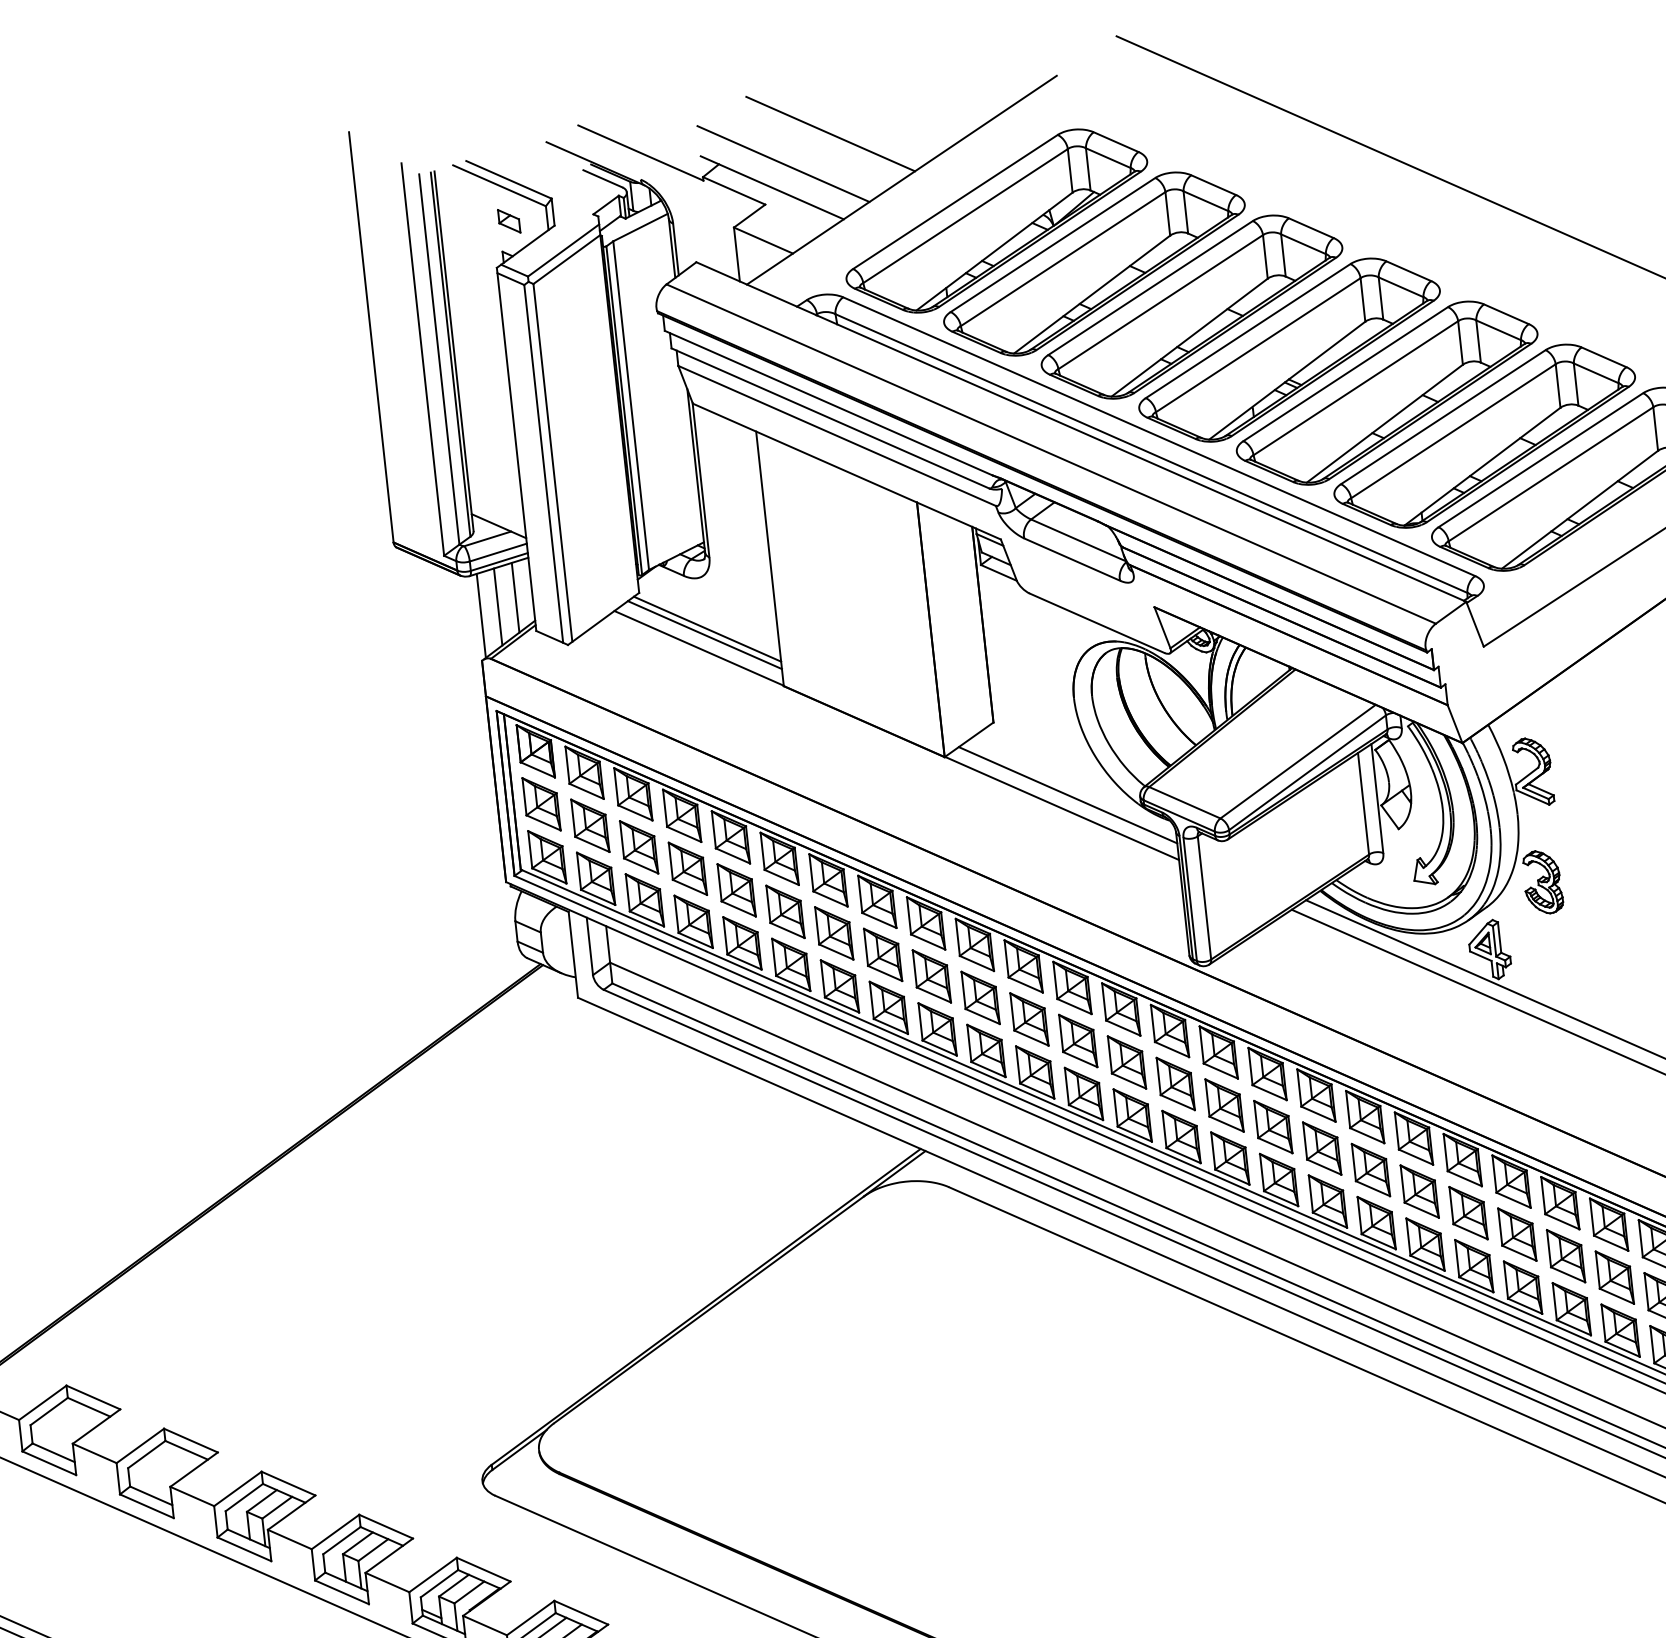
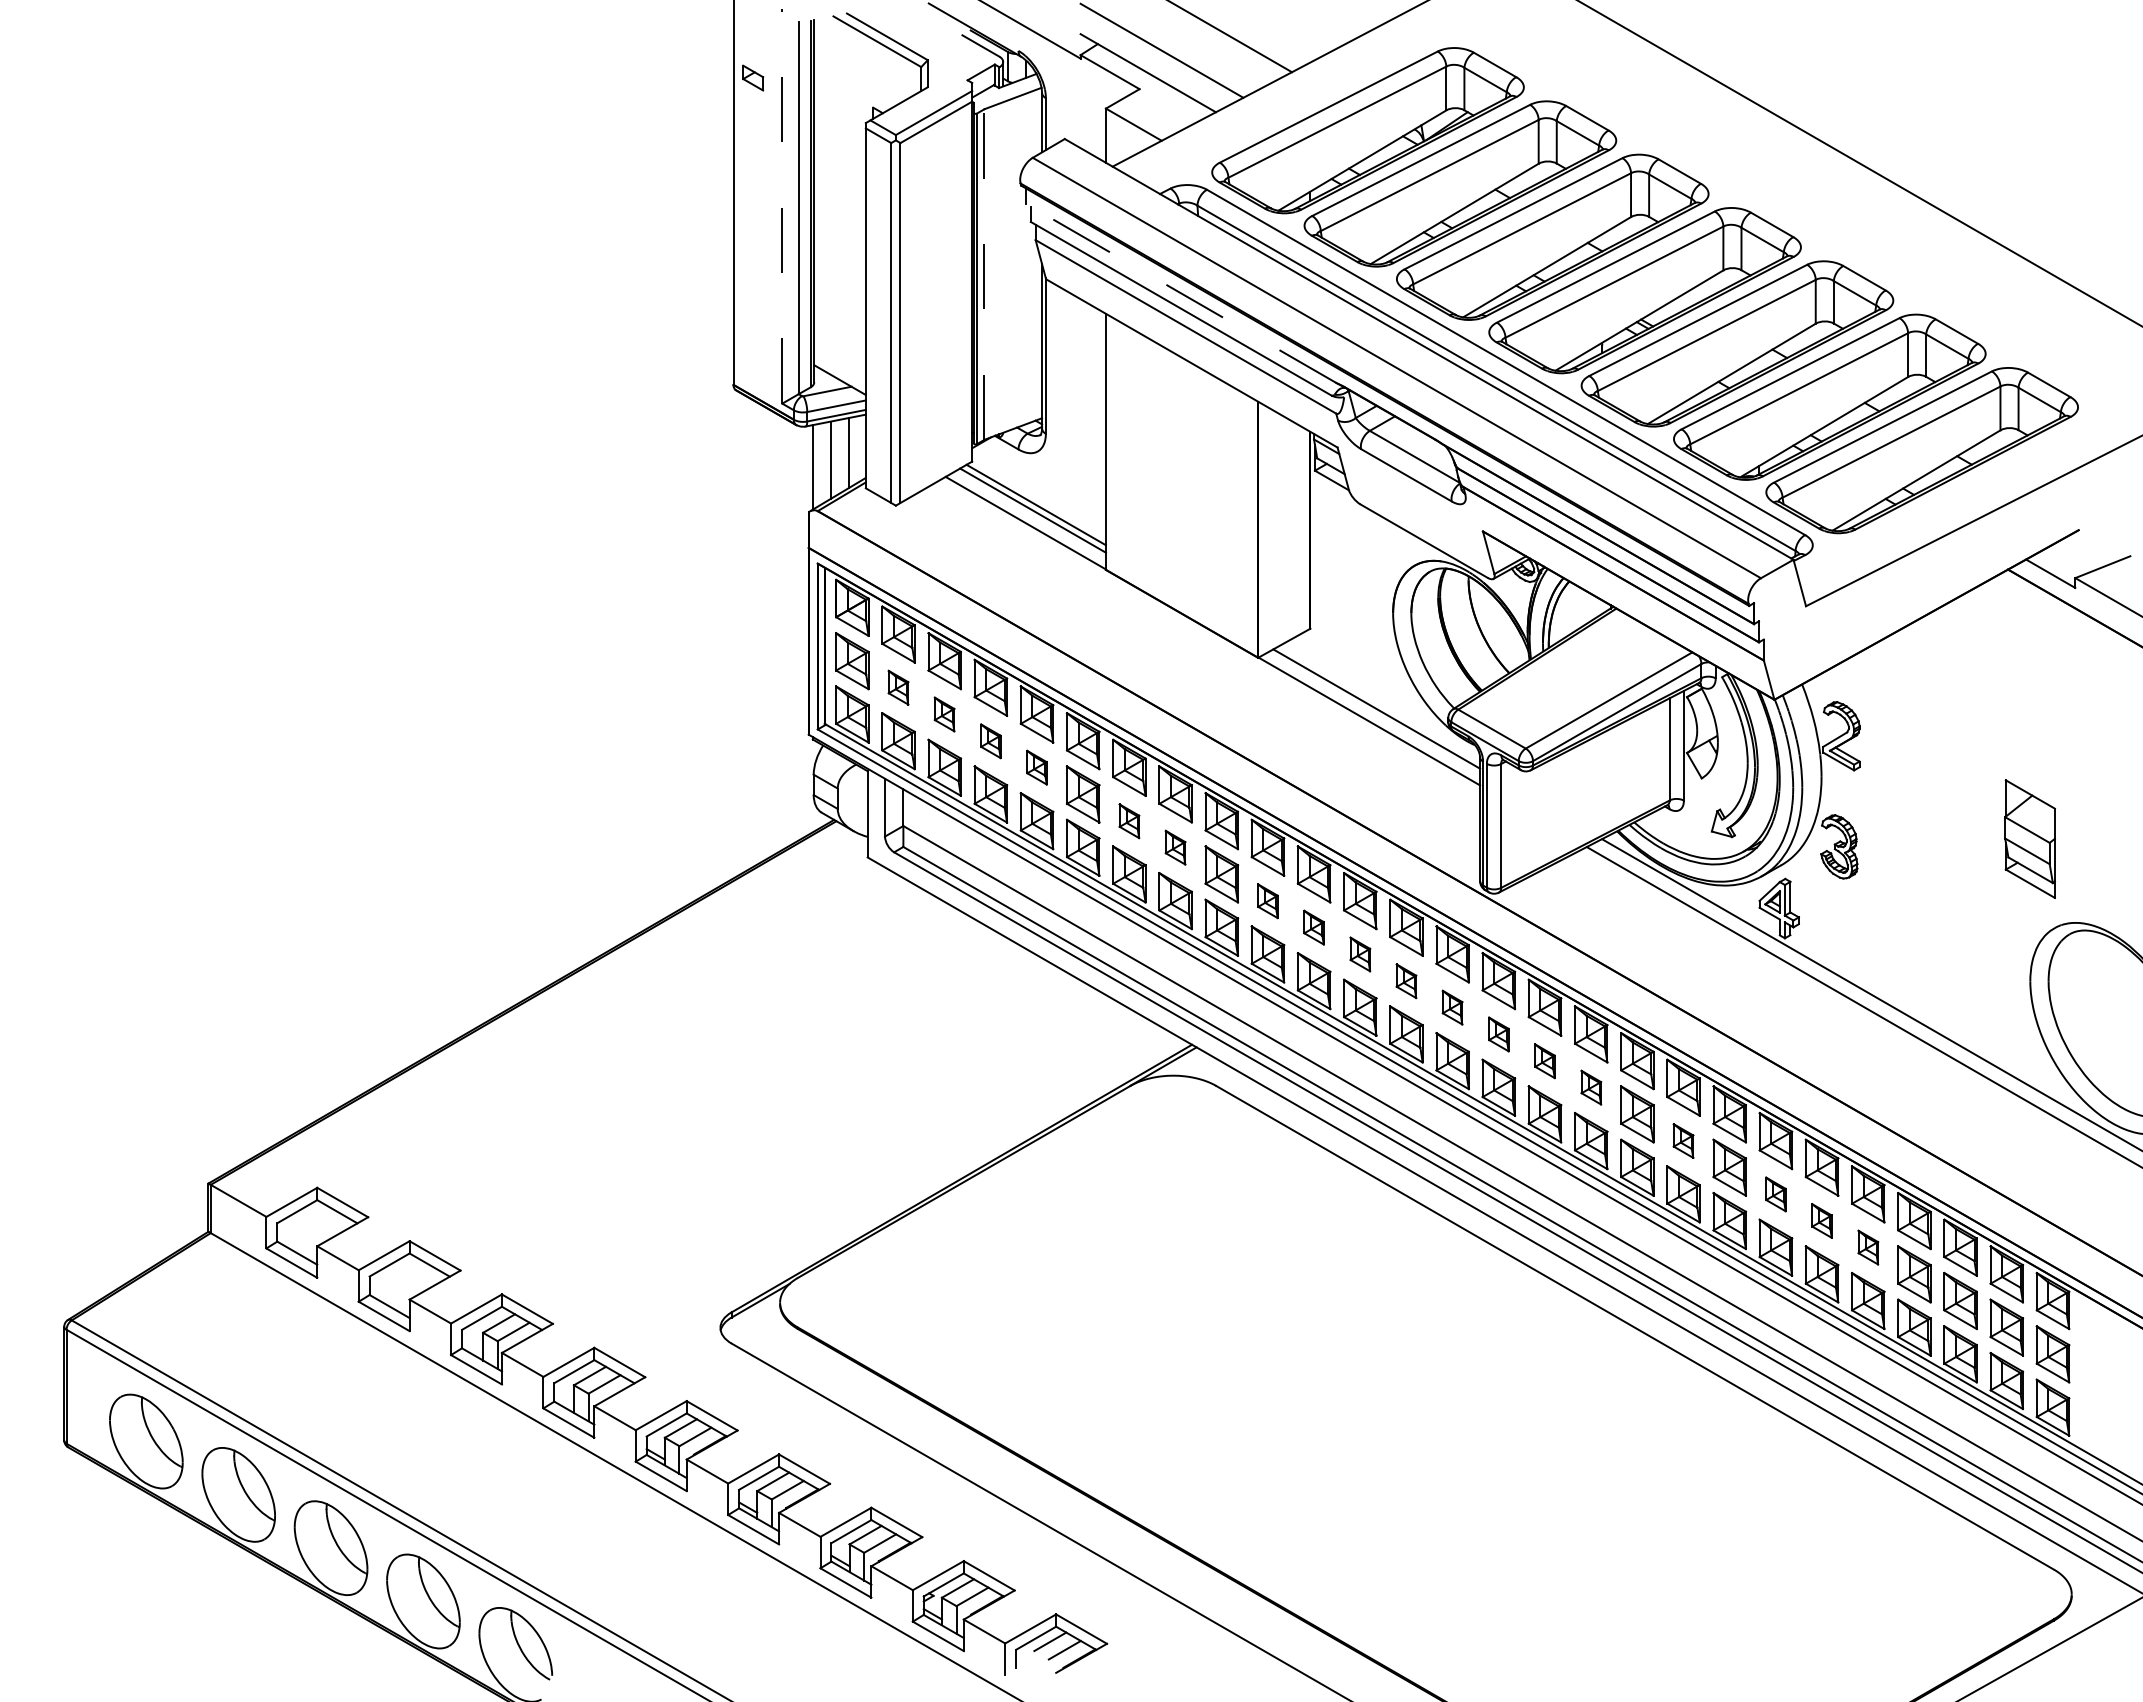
part: (509, 220) -> (753, 77), moved
line: (422, 358) -> (782, 205), solid -> dashed
line: (828, 403) -> (1180, 293), solid -> dashed
line: (631, 405) -> (984, 274), solid -> dashed
part: (590, 825) -> (898, 687), size x0.6
part: (638, 847) -> (944, 714), size x0.6
part: (687, 869) -> (990, 741), size x0.6
part: (736, 890) -> (1036, 767), size x0.6
part: (834, 933) -> (1129, 821), size x0.6
part: (882, 954) -> (1175, 847), size x0.6
part: (980, 998) -> (1267, 901), size x0.6
part: (1028, 1019) -> (1313, 927), size x0.6
part: (1078, 1041) -> (1360, 954), size x0.6
part: (1127, 1062) -> (1406, 981), size x0.6
part: (1175, 1083) -> (1452, 1007), size x0.6
part: (1224, 1105) -> (1498, 1034), size x0.6
part: (1272, 1127) -> (1544, 1061), size x0.6
part: (1322, 1148) -> (1591, 1087), size x0.6
part: (1419, 1191) -> (1683, 1140), size x0.6
part: (1516, 1234) -> (1775, 1194), size x0.6
part: (1565, 1255) -> (1821, 1220), size x0.6
part: (1615, 1277) -> (1868, 1247), size x0.6

